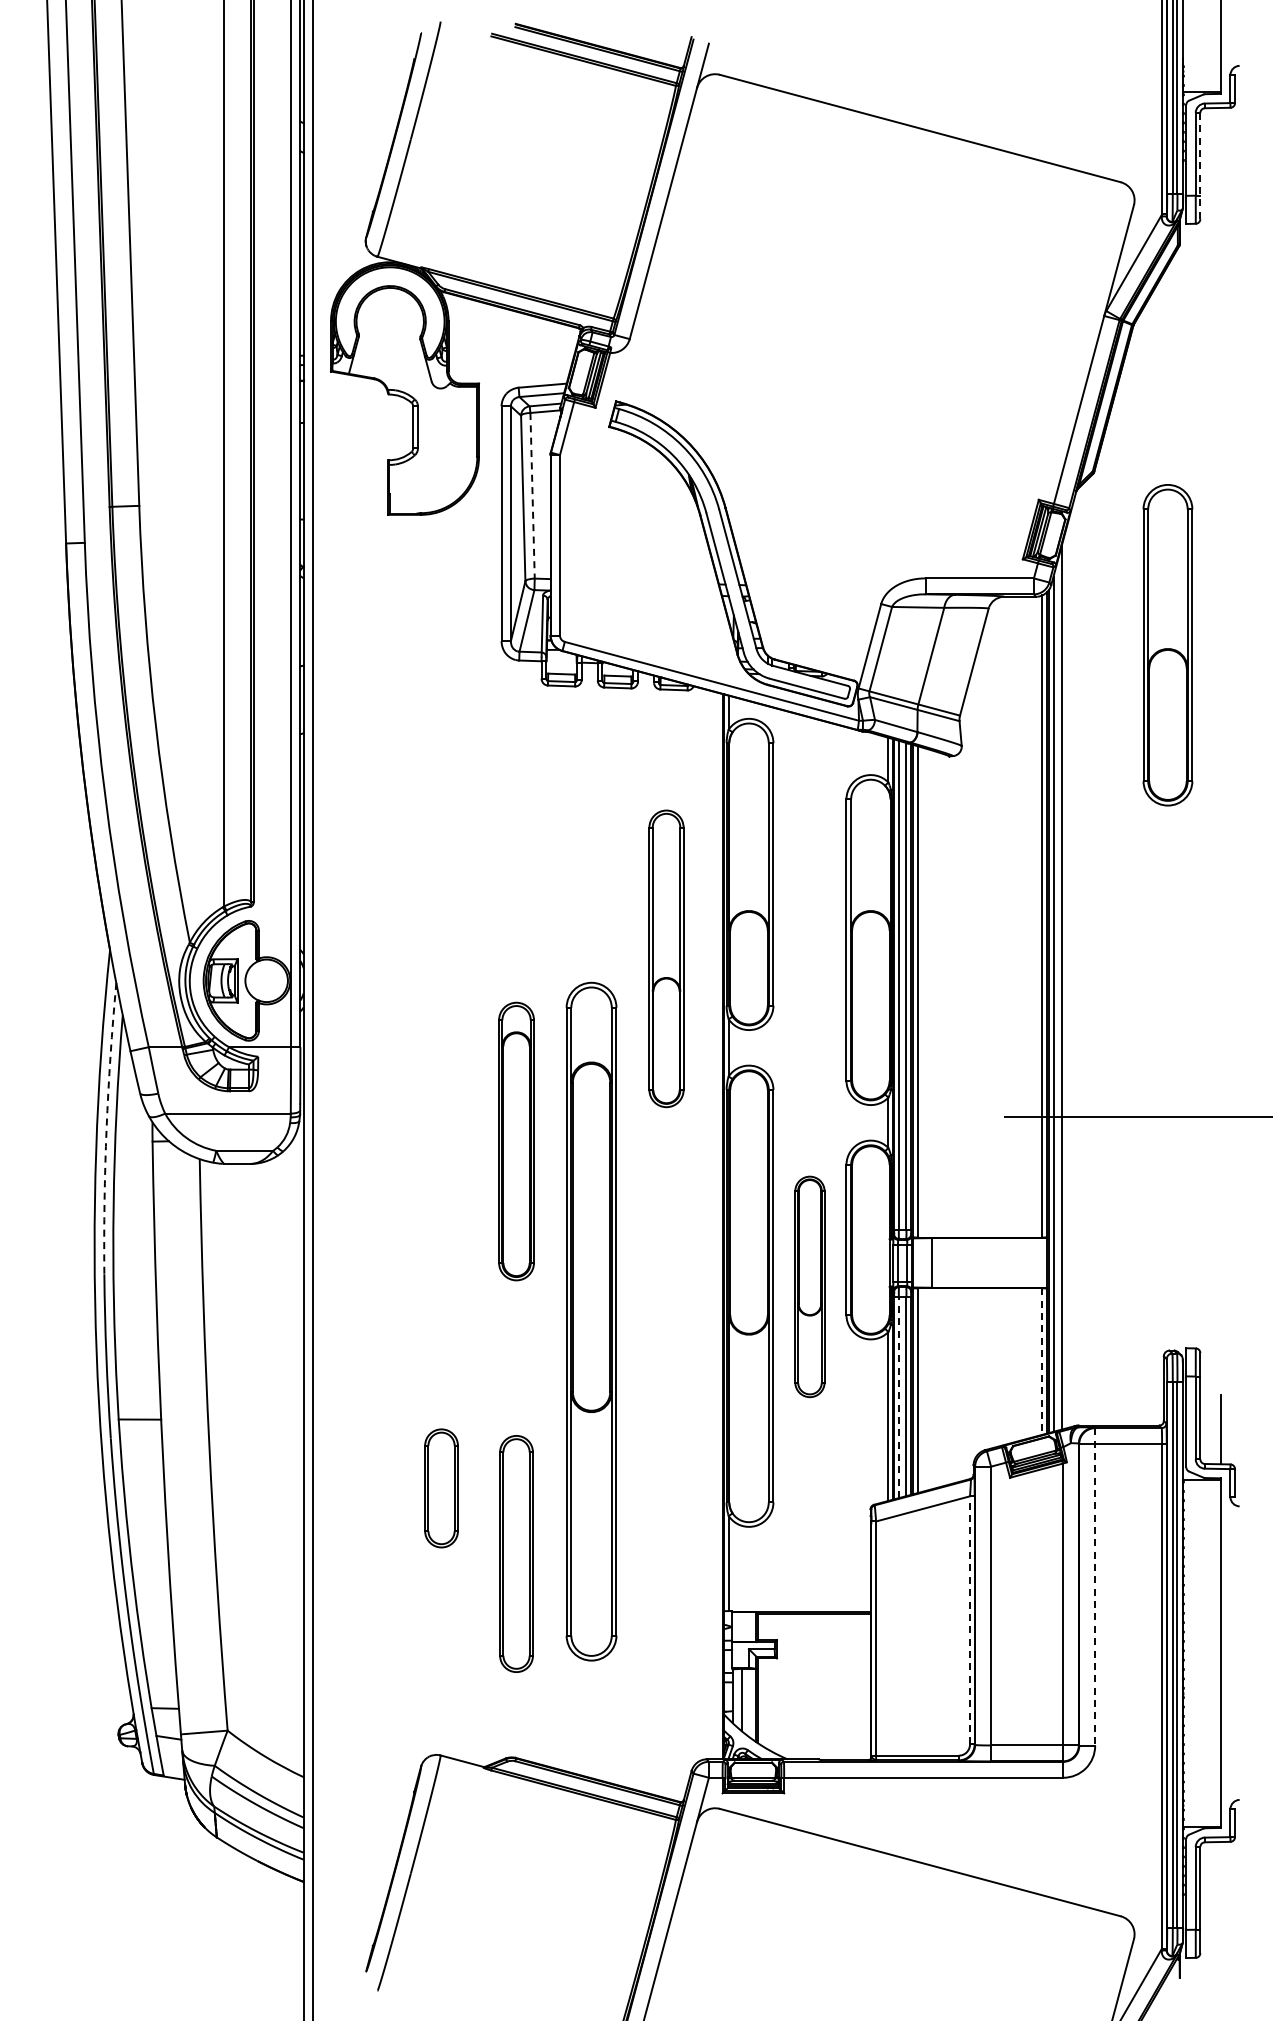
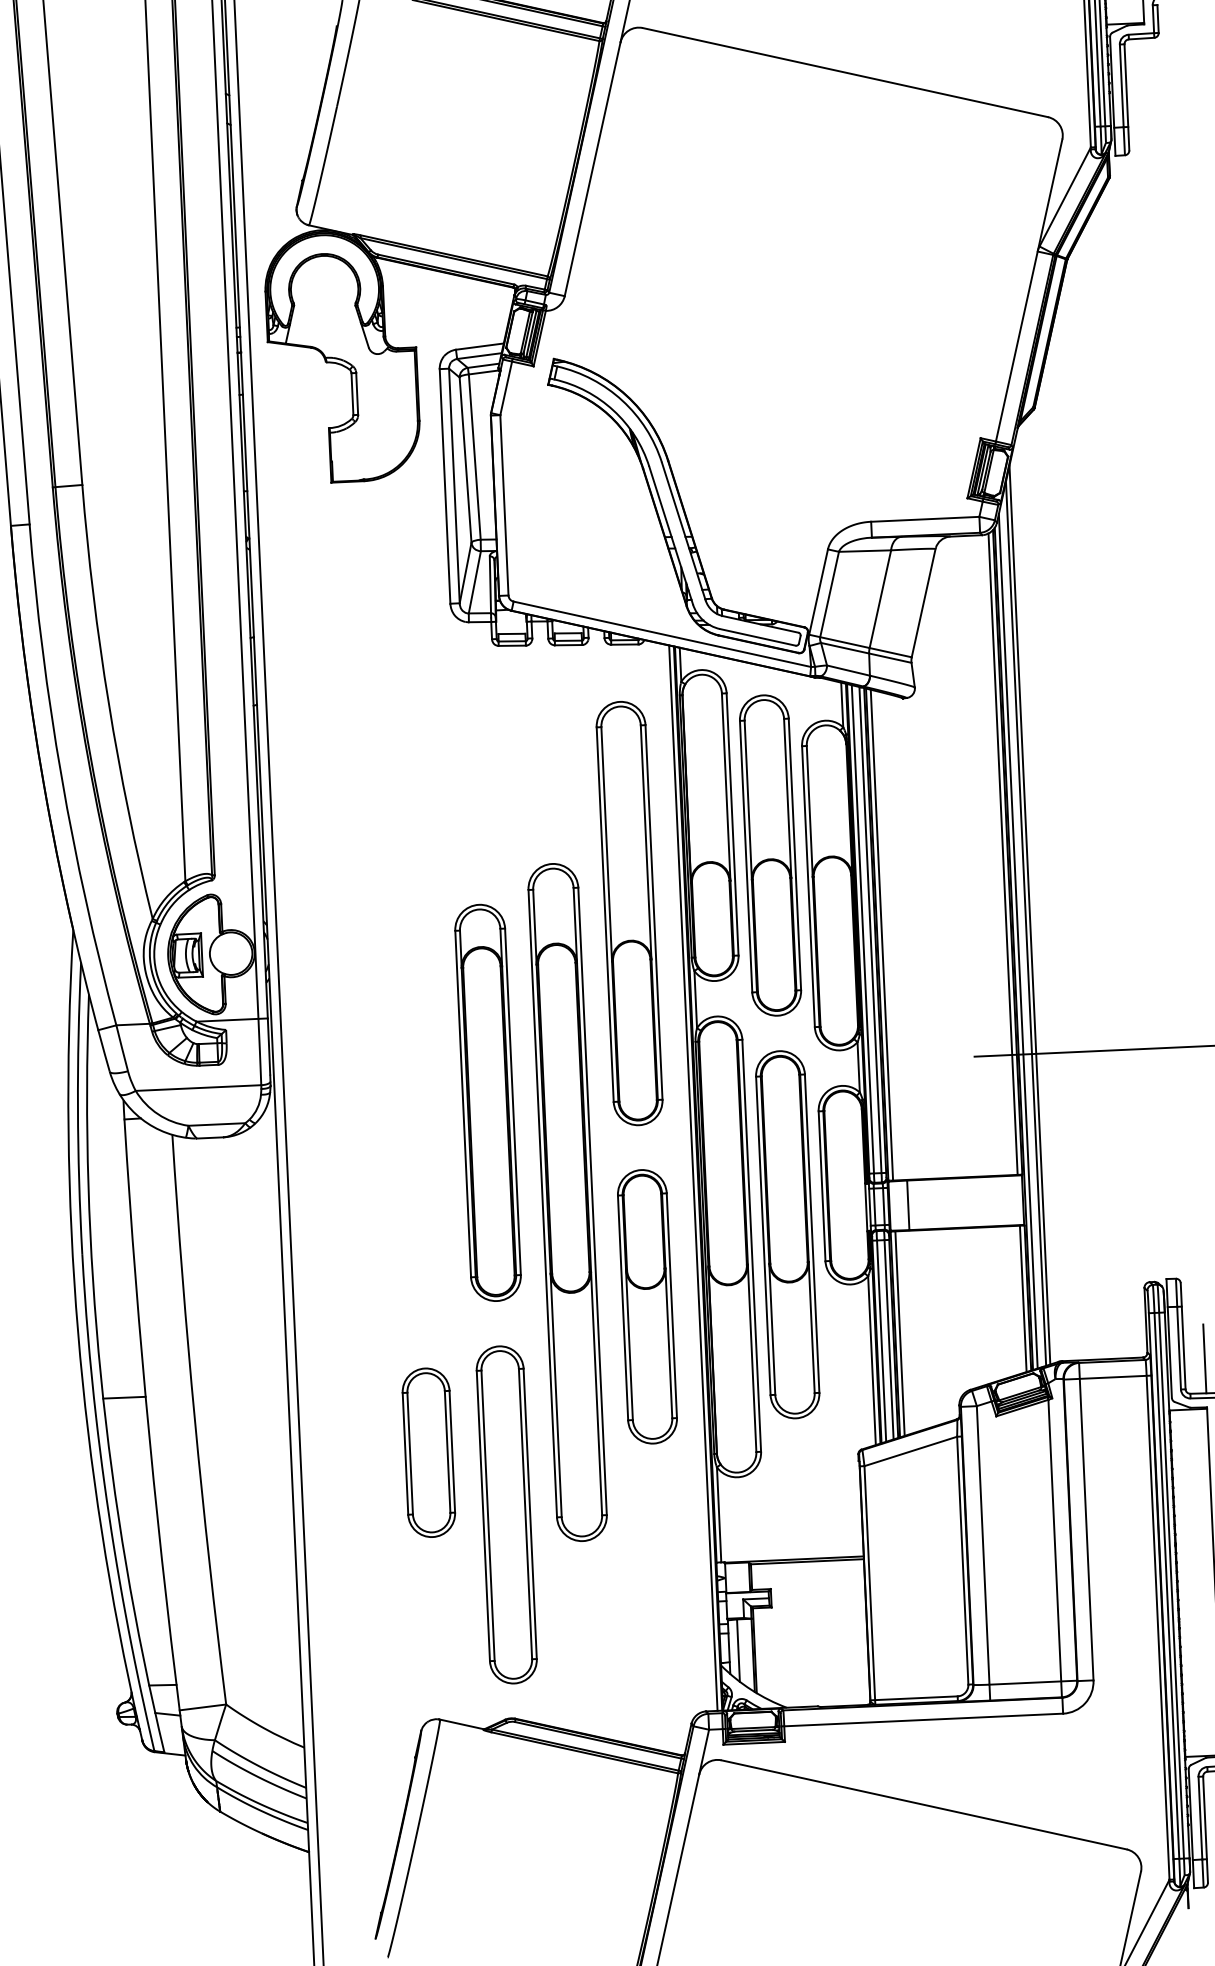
line: (1200, 166) -> (1127, 97), dashed -> solid
line: (532, 495) -> (474, 456), dashed -> solid
part: (1167, 645) -> (770, 855), moved
part: (666, 958) -> (629, 913), size x1.43
line: (1066, 978) -> (1030, 915), added
arc: (106, 1128) -> (77, 1108), dashed -> solid
part: (516, 1141) -> (488, 1102), size x1.43
line: (718, 1225) -> (693, 1177), added
part: (809, 1286) -> (787, 1234), size x1.67
part: (591, 1321) -> (567, 1202), moved
part: (666, 1352) -> (647, 1306), added
line: (1042, 1362) -> (1023, 1299), dashed -> solid
line: (898, 1397) -> (881, 1341), dashed -> solid
part: (441, 1488) -> (428, 1452), size x1.43
part: (516, 1553) -> (506, 1514), size x1.43
line: (1095, 1587) -> (1086, 1522), dashed -> solid
line: (970, 1619) -> (963, 1559), dashed -> solid

